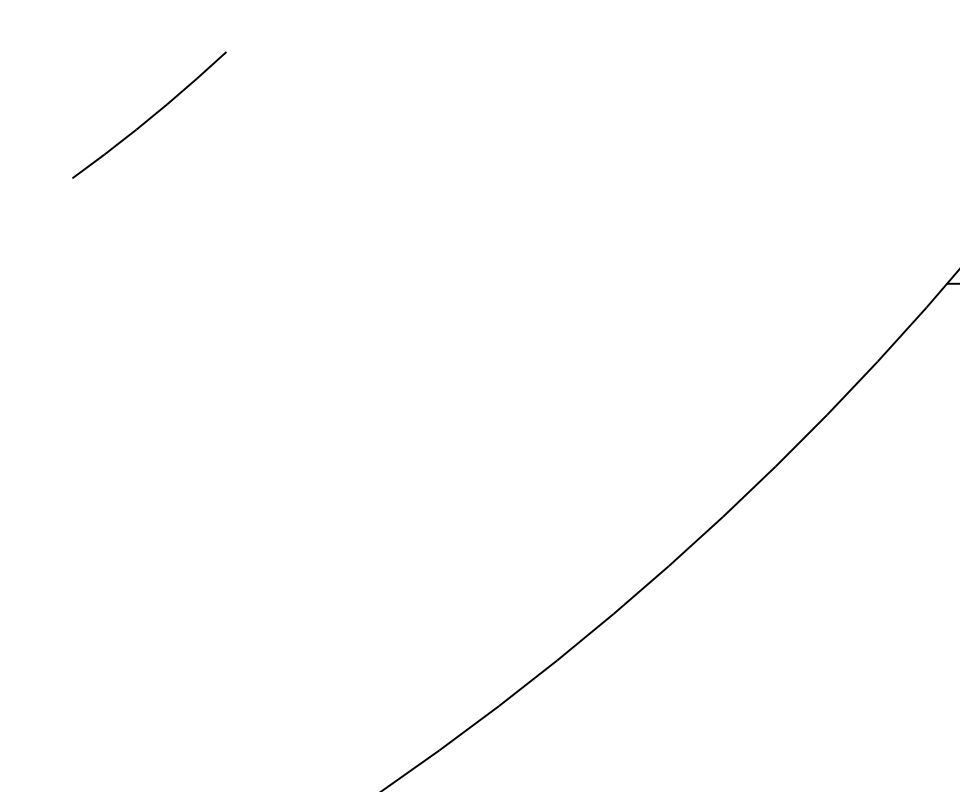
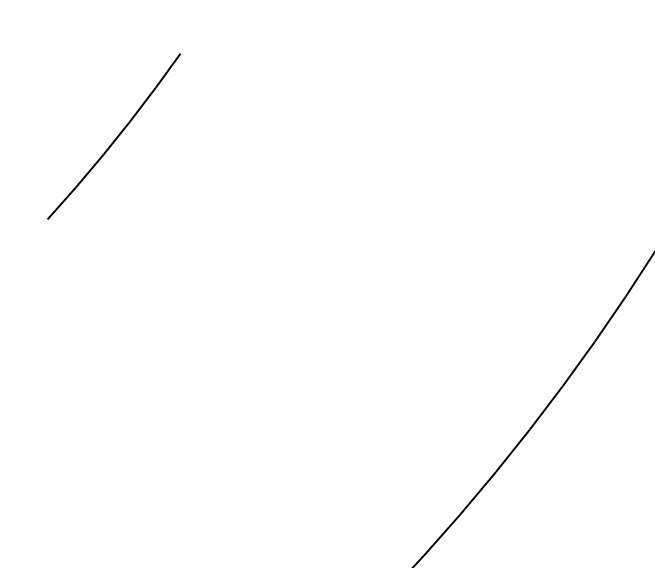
part: (149, 114) -> (114, 135), size x1.43

